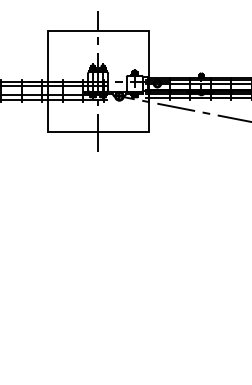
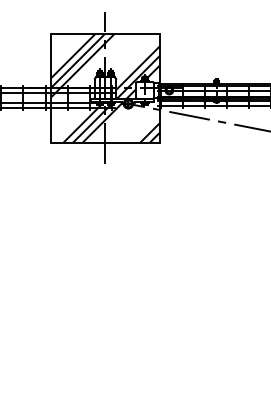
hatch: (97, 81) -> (104, 87), added

